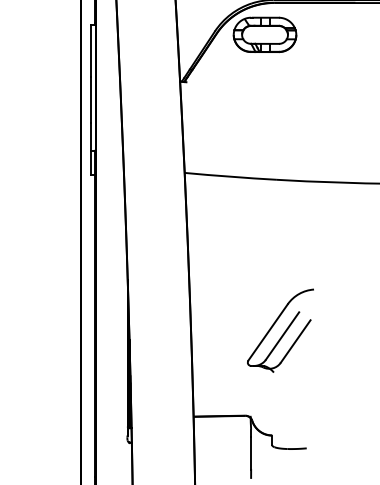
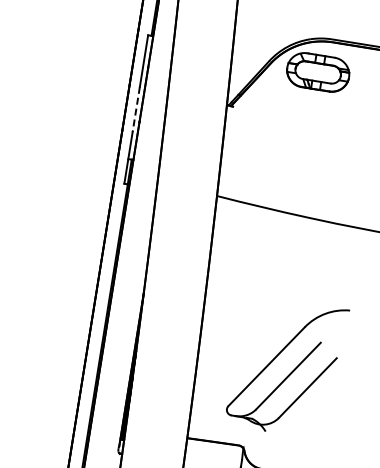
line: (91, 100) -> (136, 109), solid -> dashed
part: (280, 330) -> (286, 366), size x1.6

